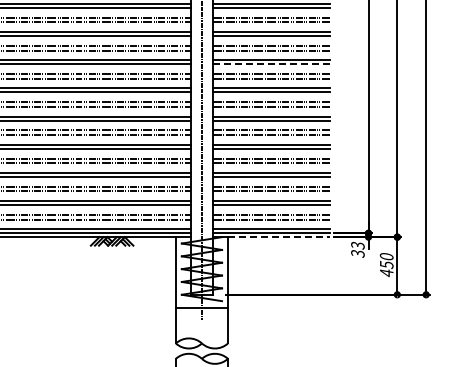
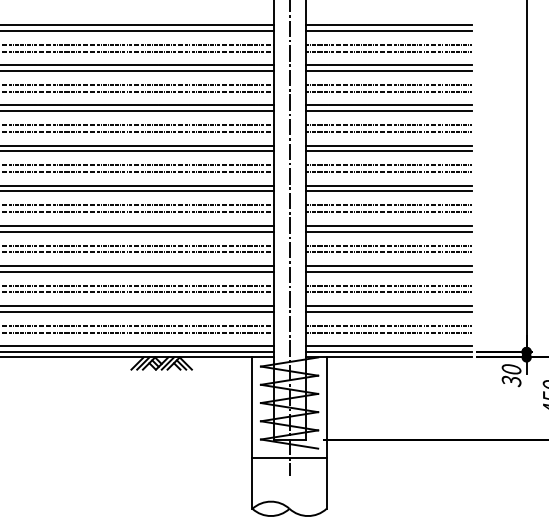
line: (272, 64) -> (389, 111), dashed -> solid
line: (279, 237) -> (399, 357), dashed -> solid
text: (357, 245) -> (510, 369), 33 -> 30

